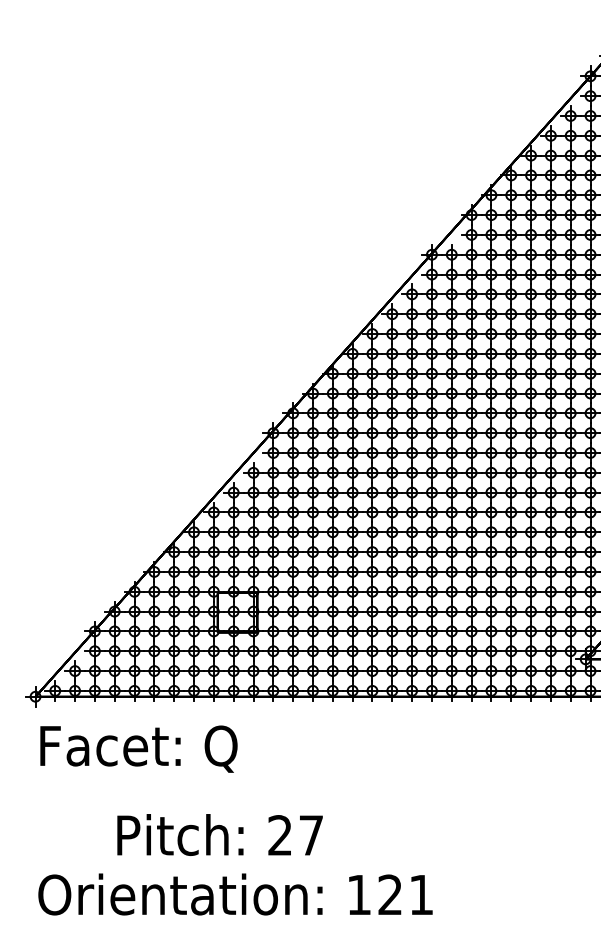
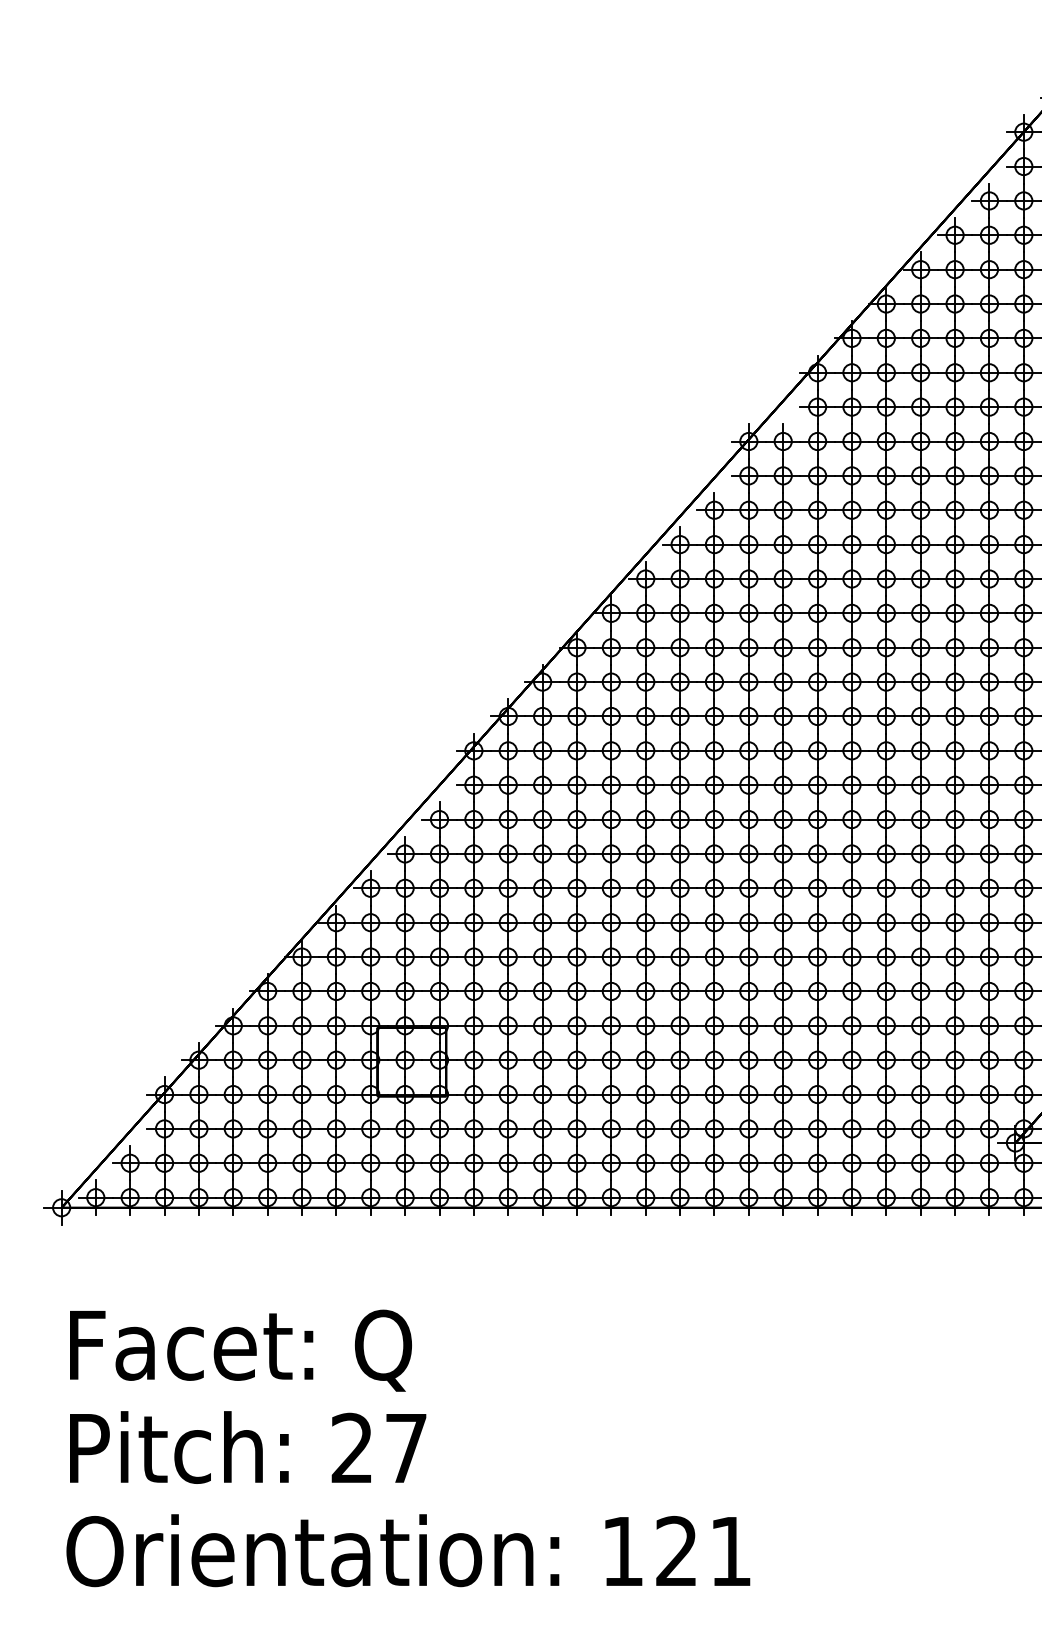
text: (138, 748) -> (240, 1349), moved
text: (219, 834) -> (247, 1446), moved

